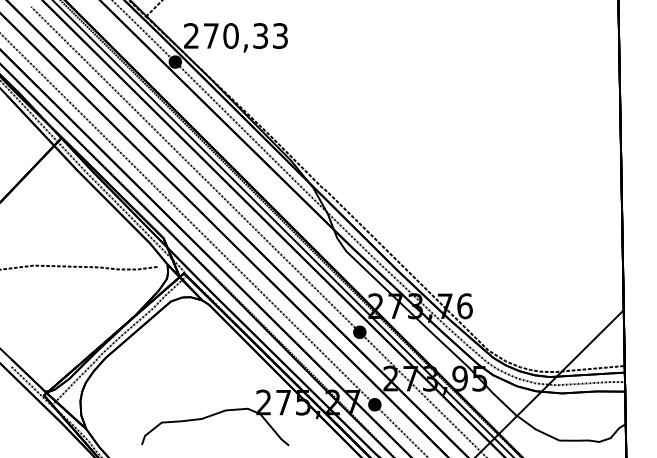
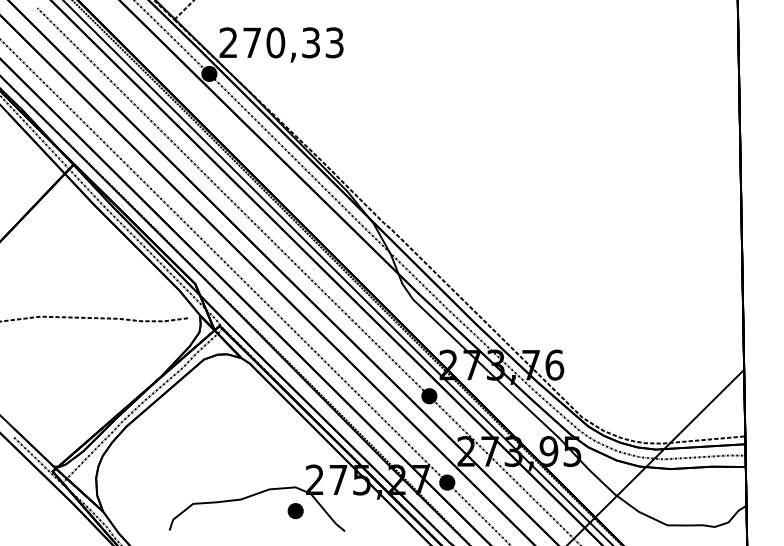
part: (247, 428) -> (295, 510), added

